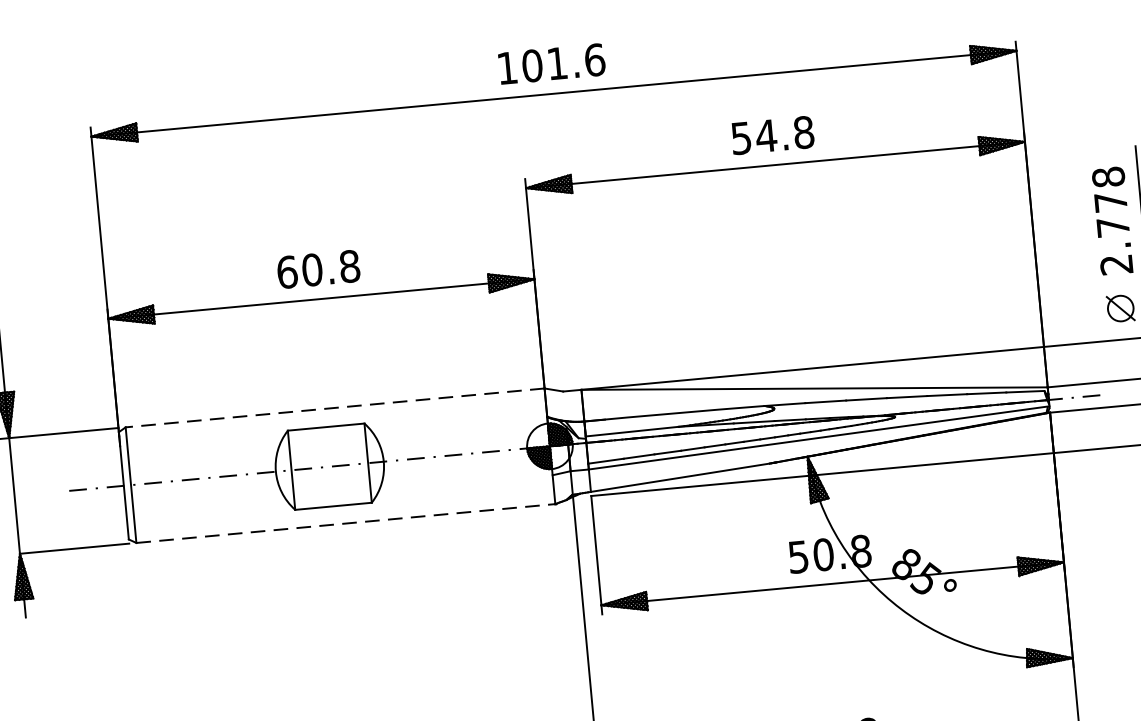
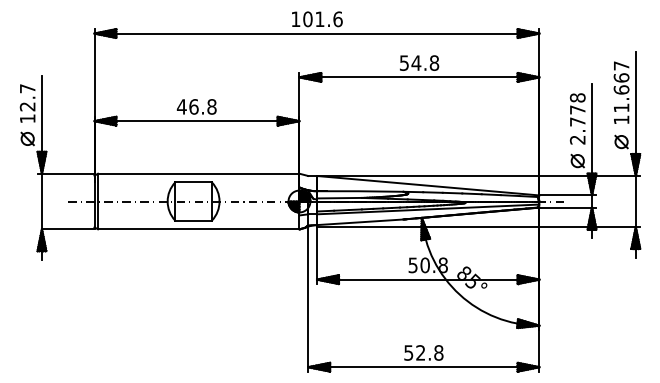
text: (298, 270) -> (187, 106), 60.8 -> 46.8
line: (334, 407) -> (198, 173), dashed -> solid
line: (345, 523) -> (198, 229), dashed -> solid

